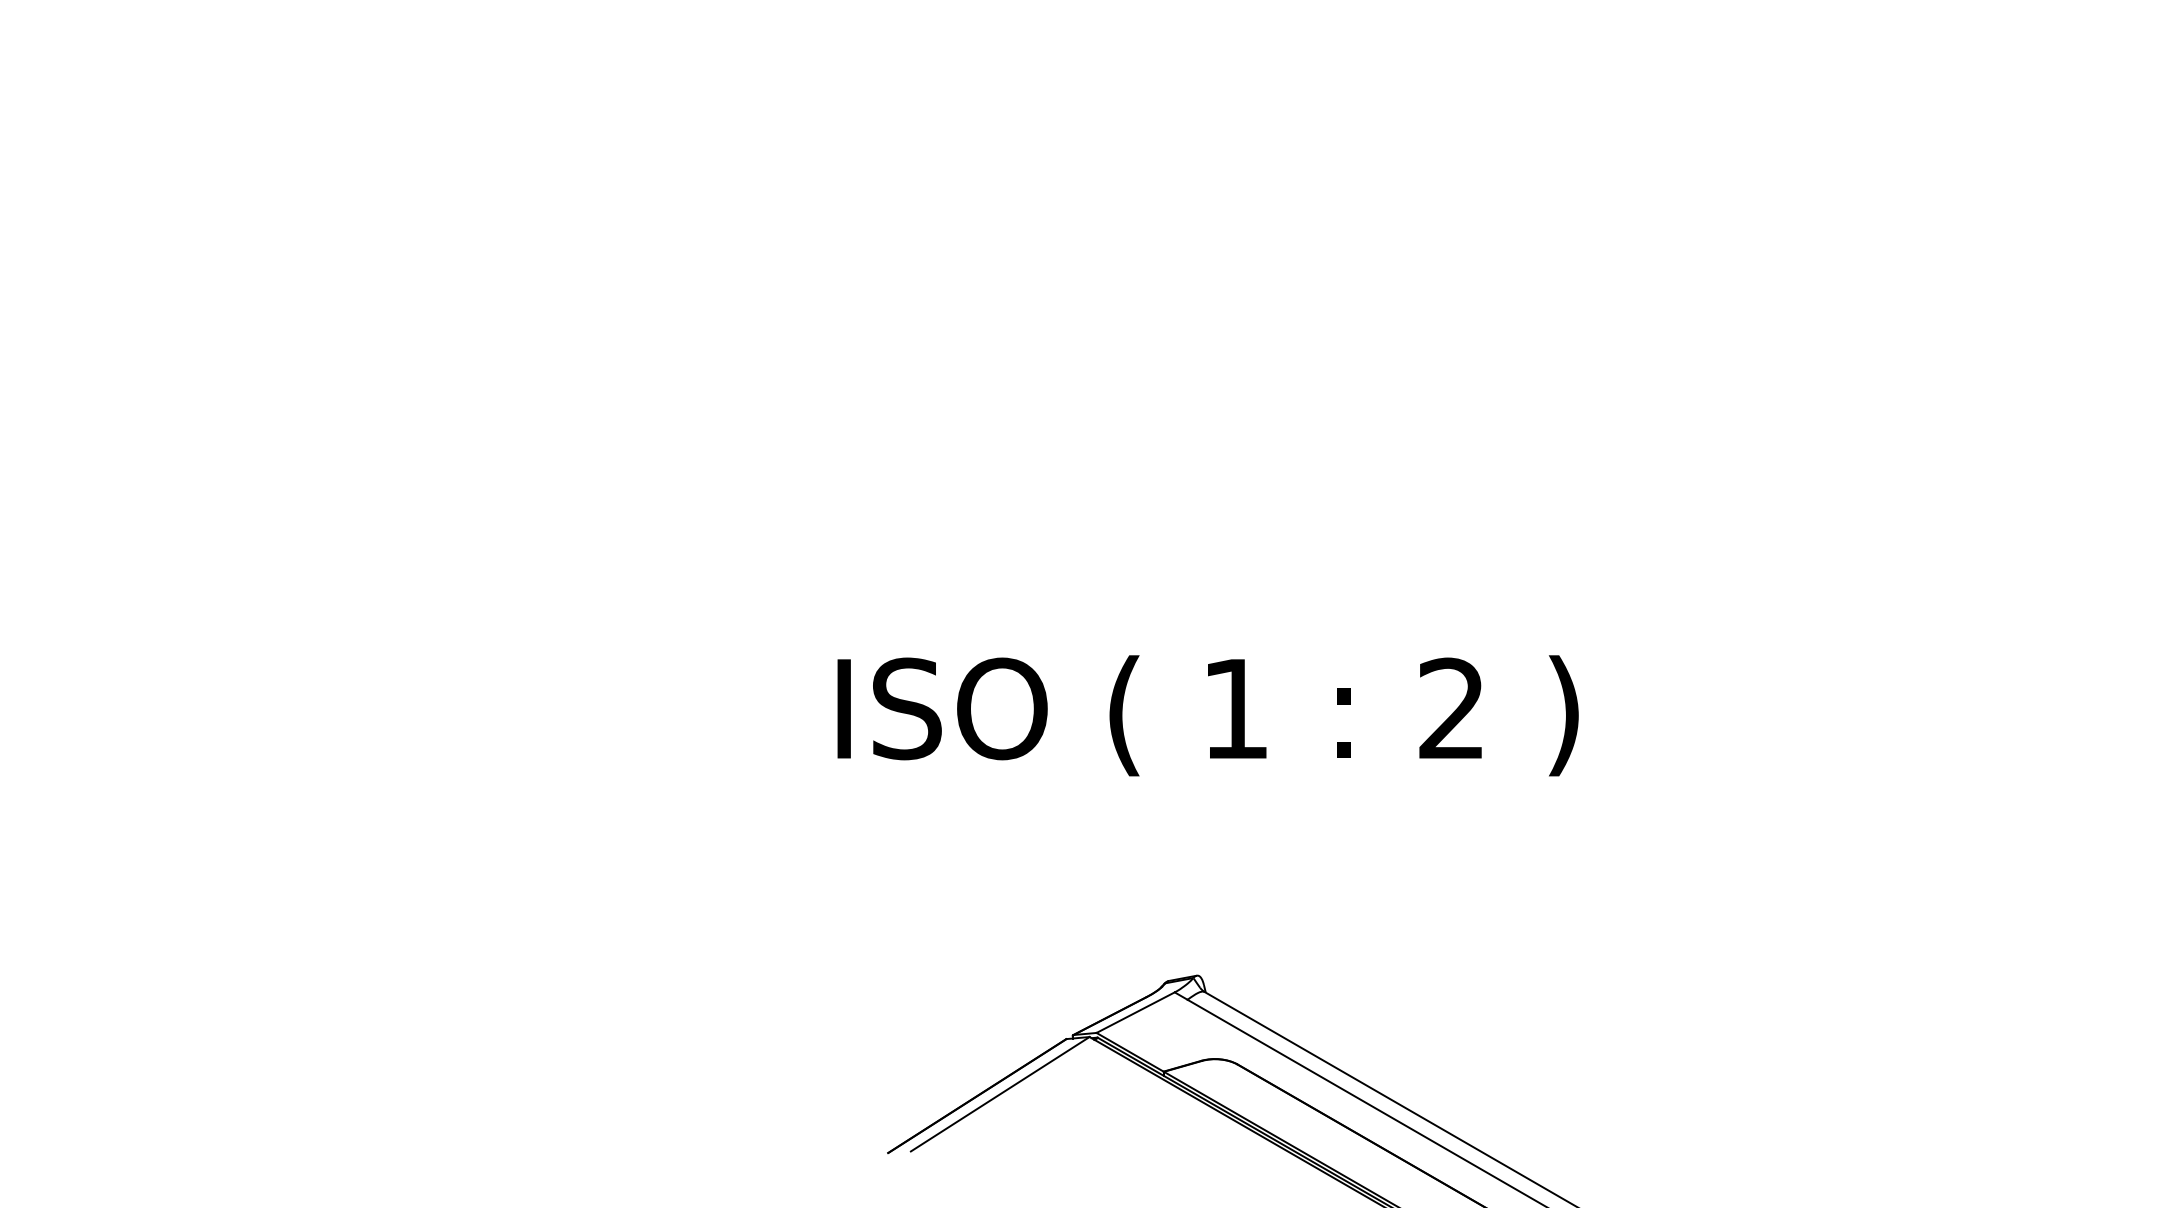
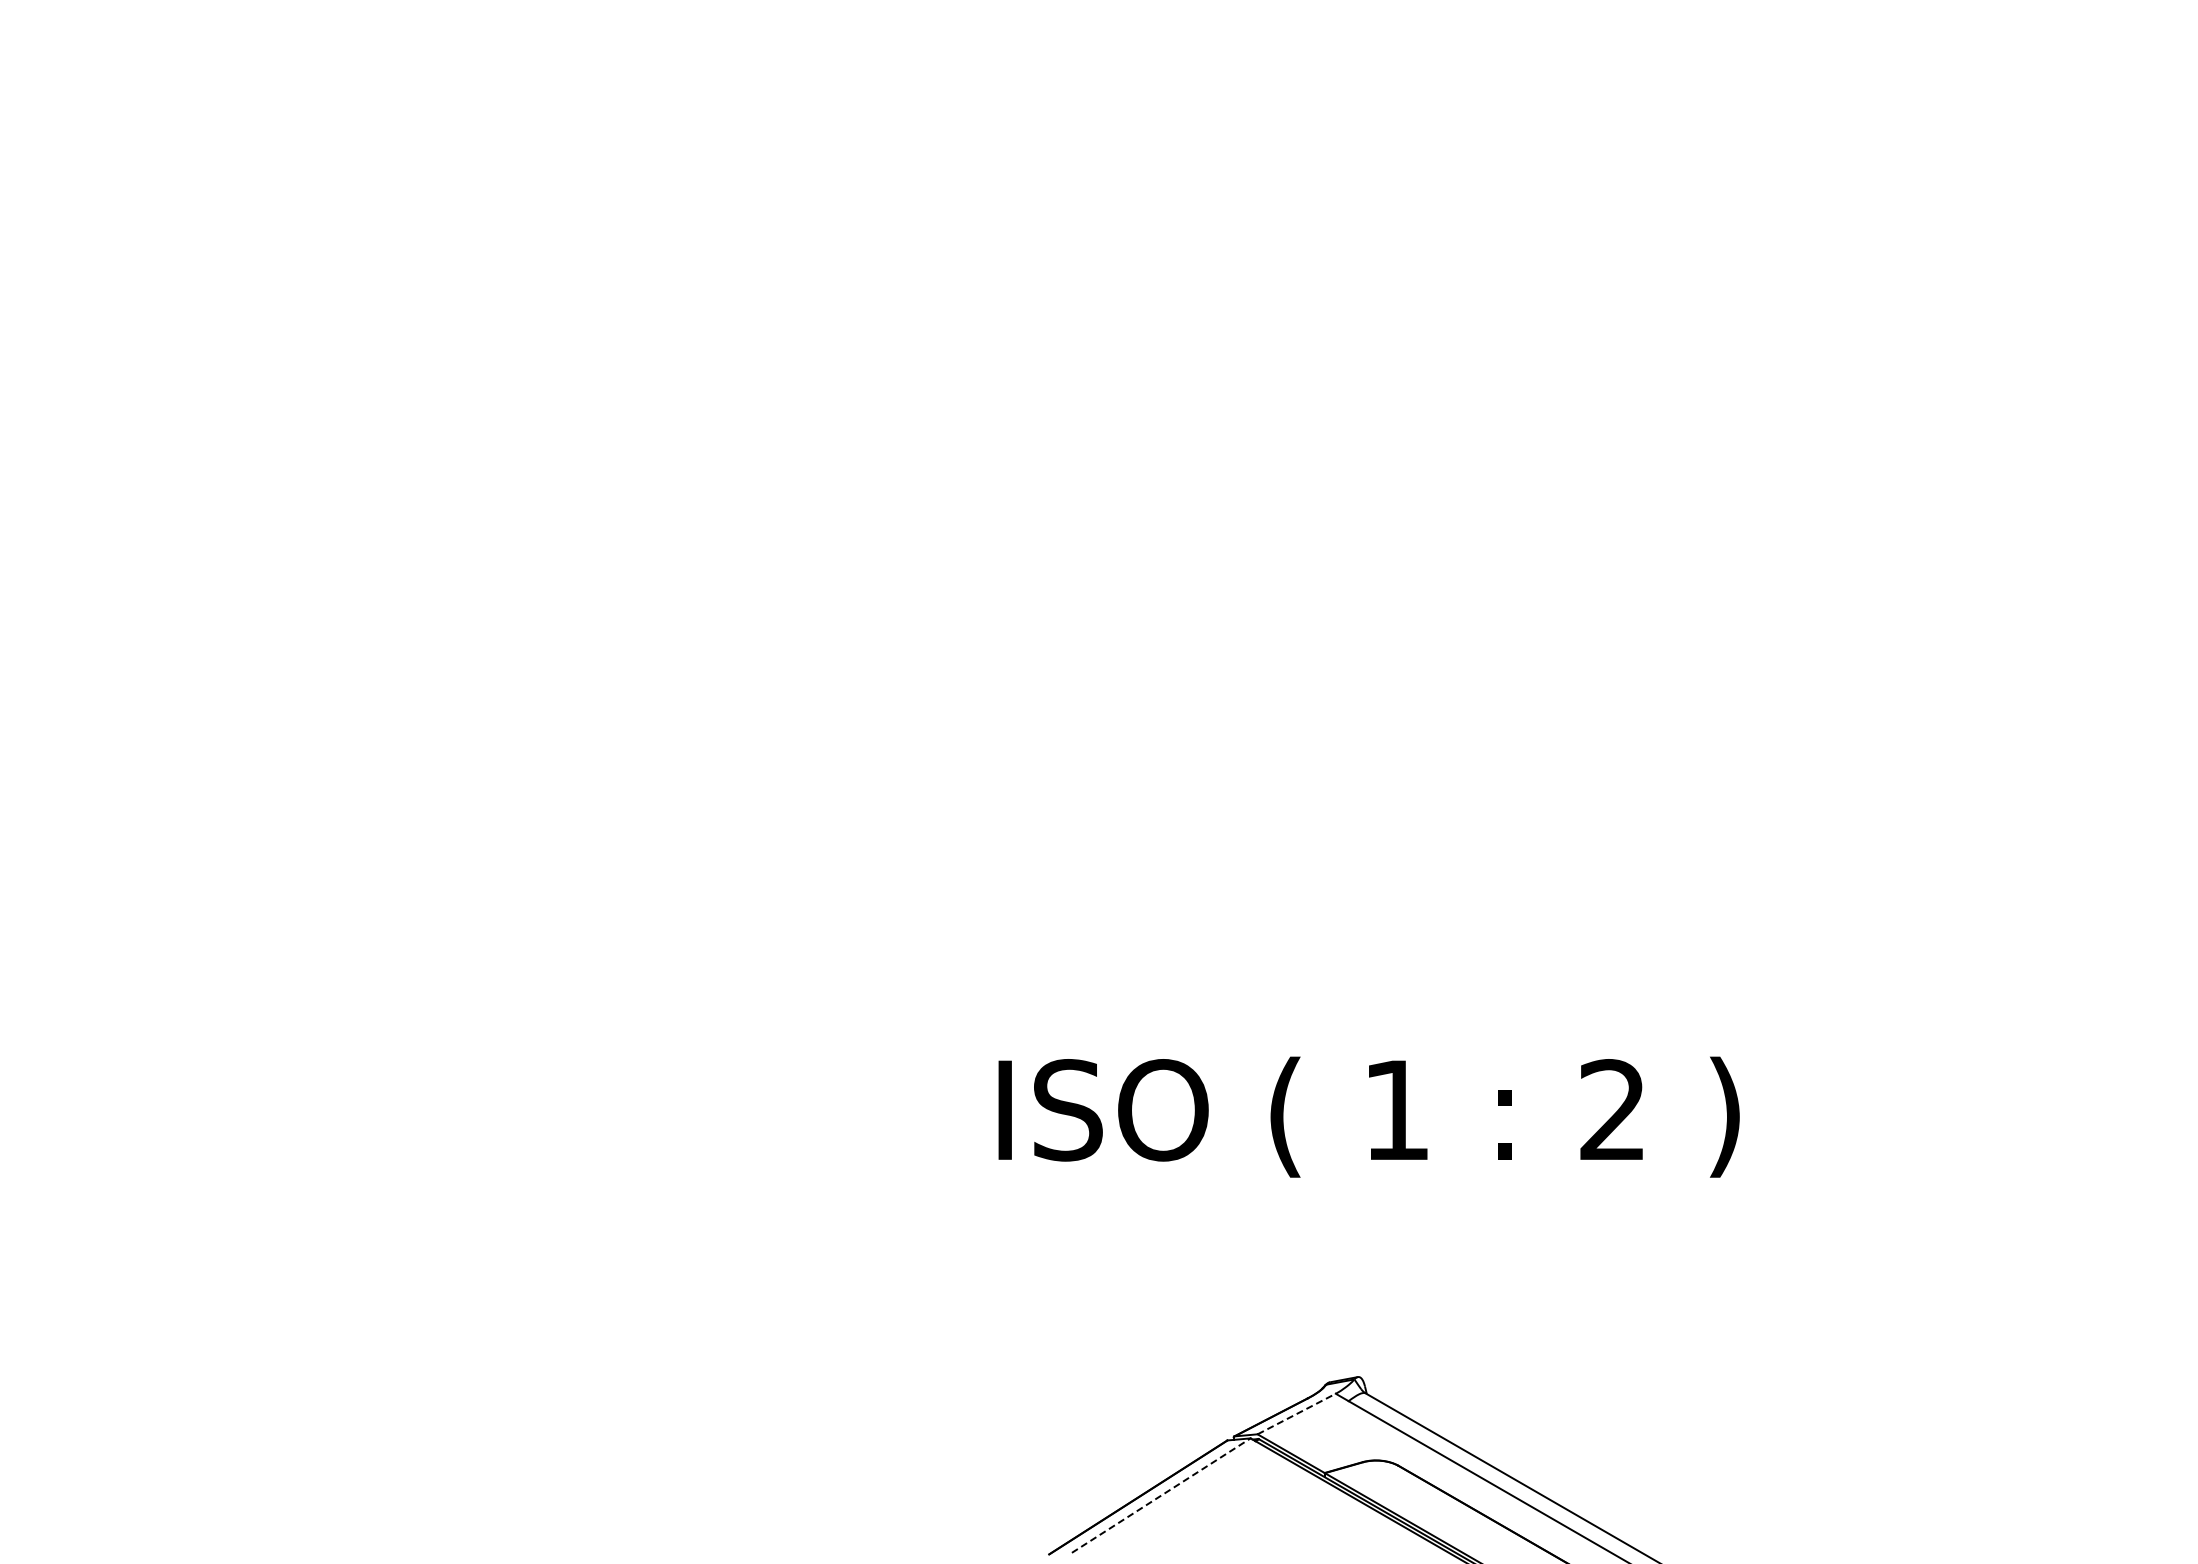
line: (1136, 1012) -> (1297, 1413), solid -> dashed
line: (1000, 1094) -> (1161, 1495), solid -> dashed

